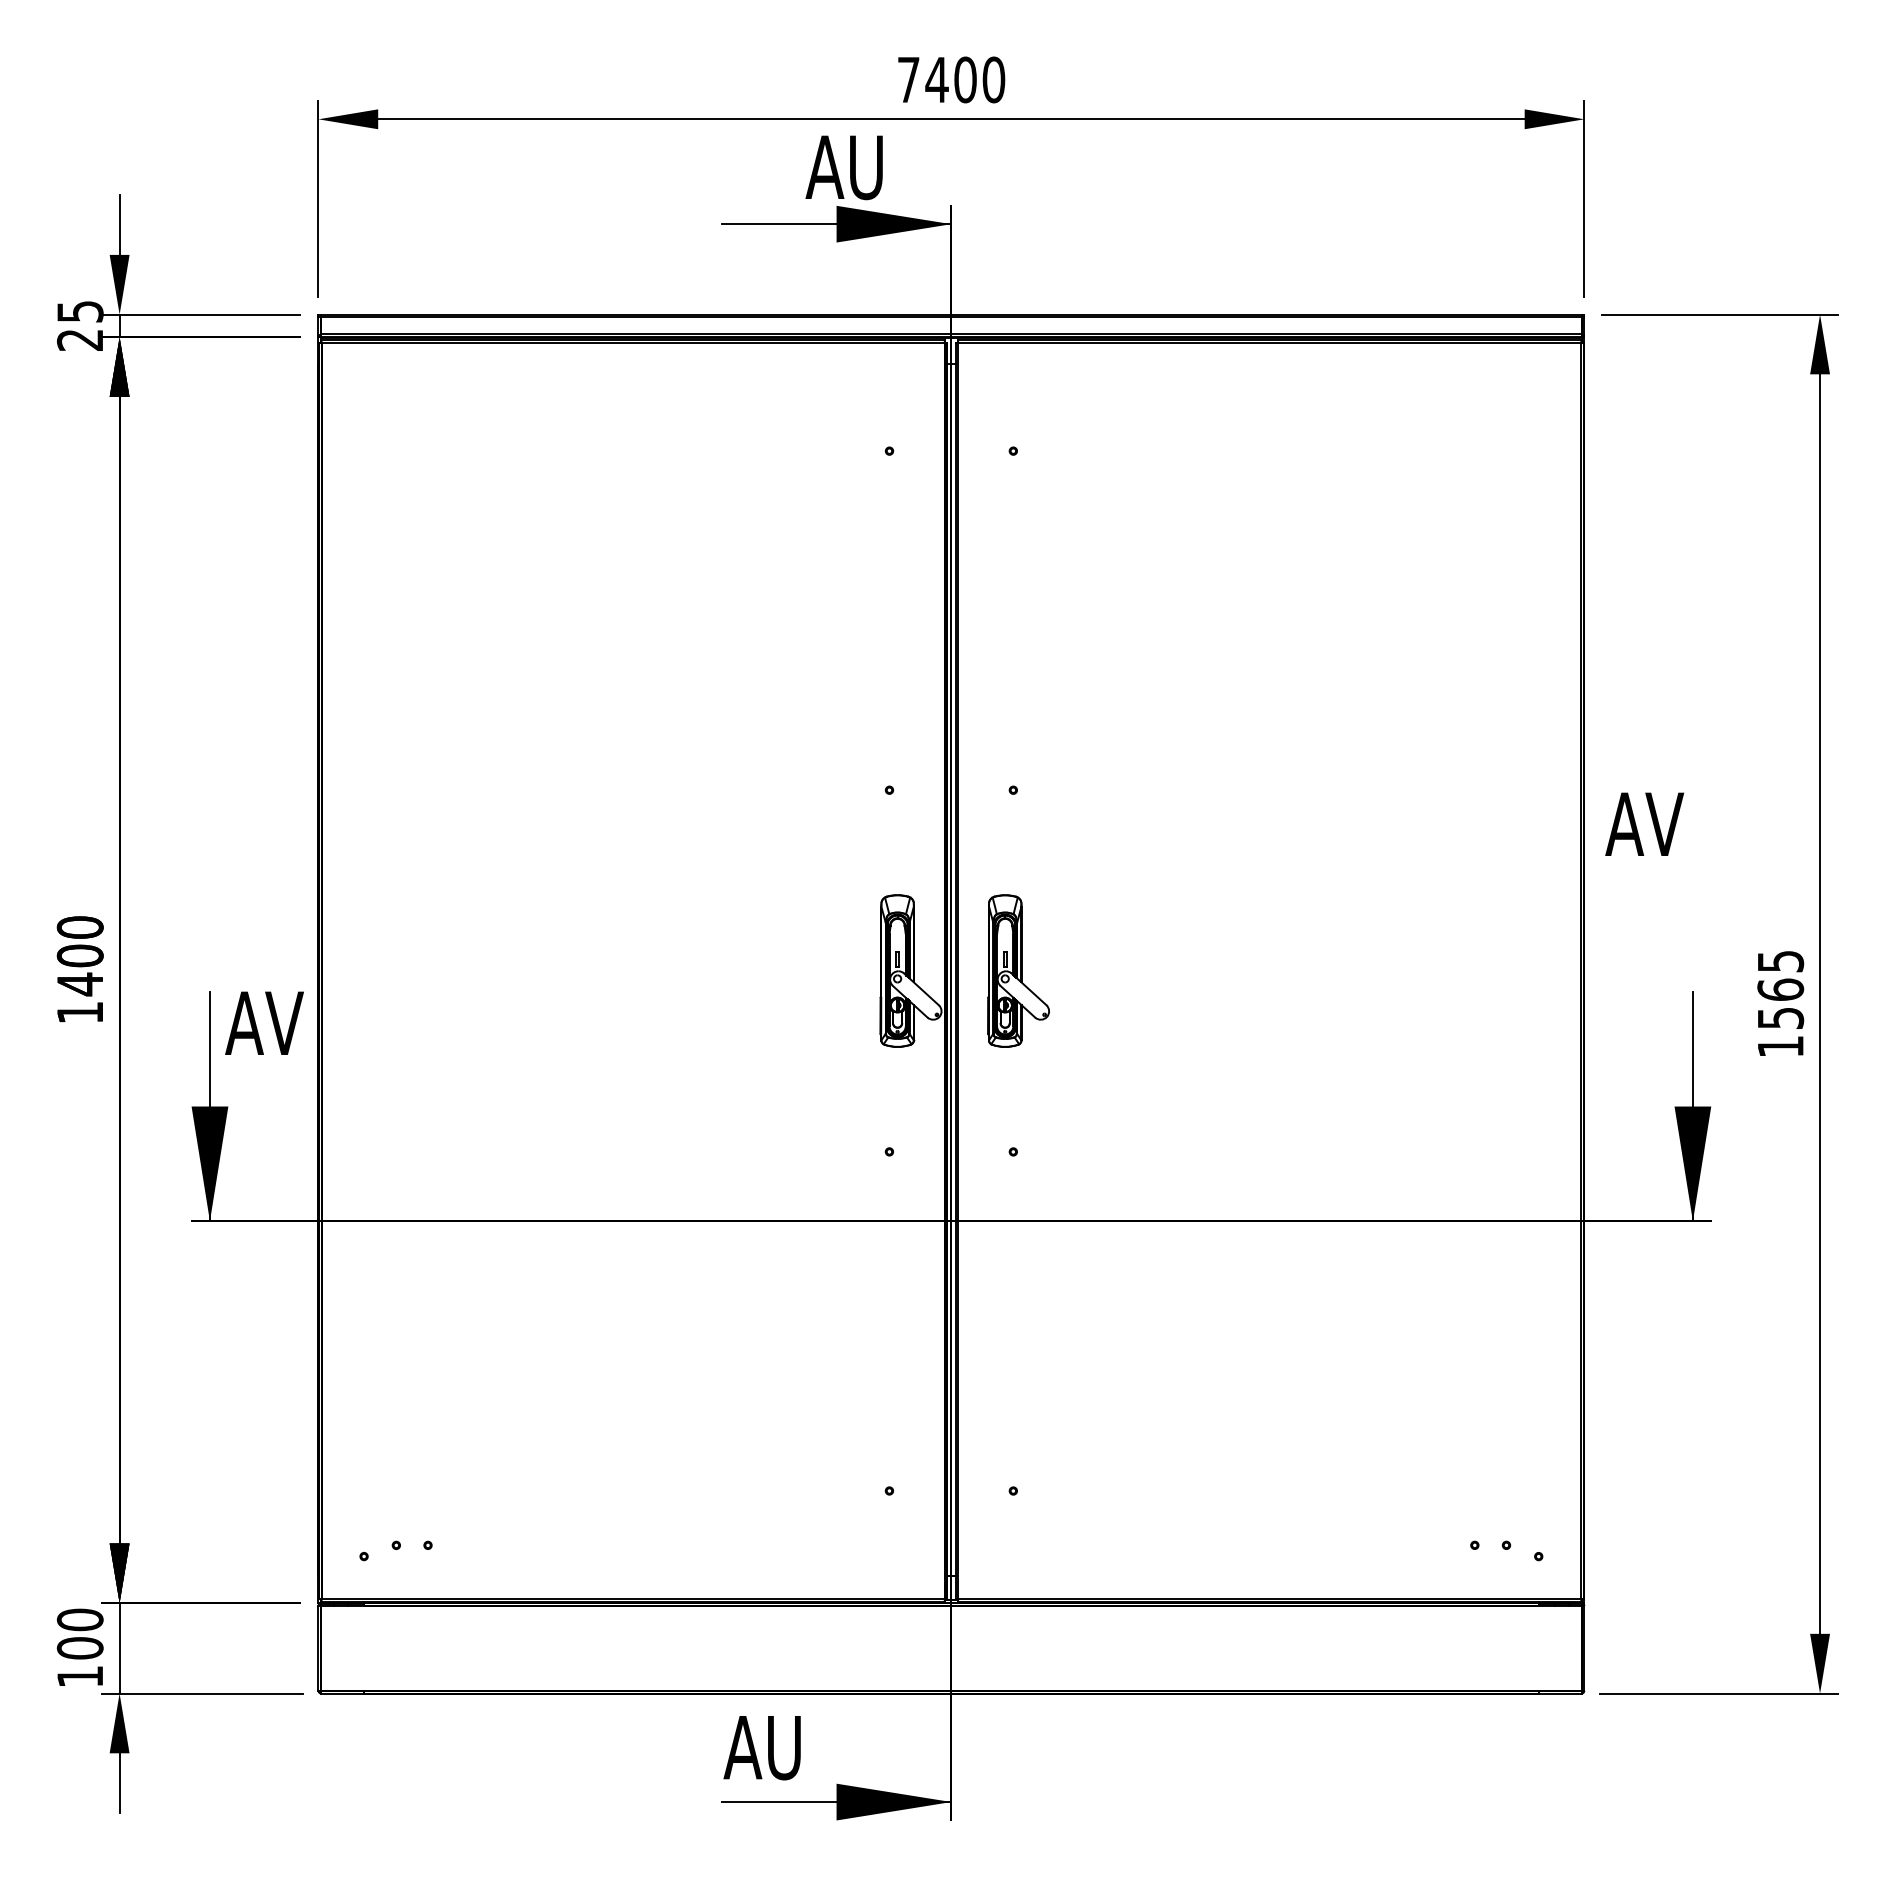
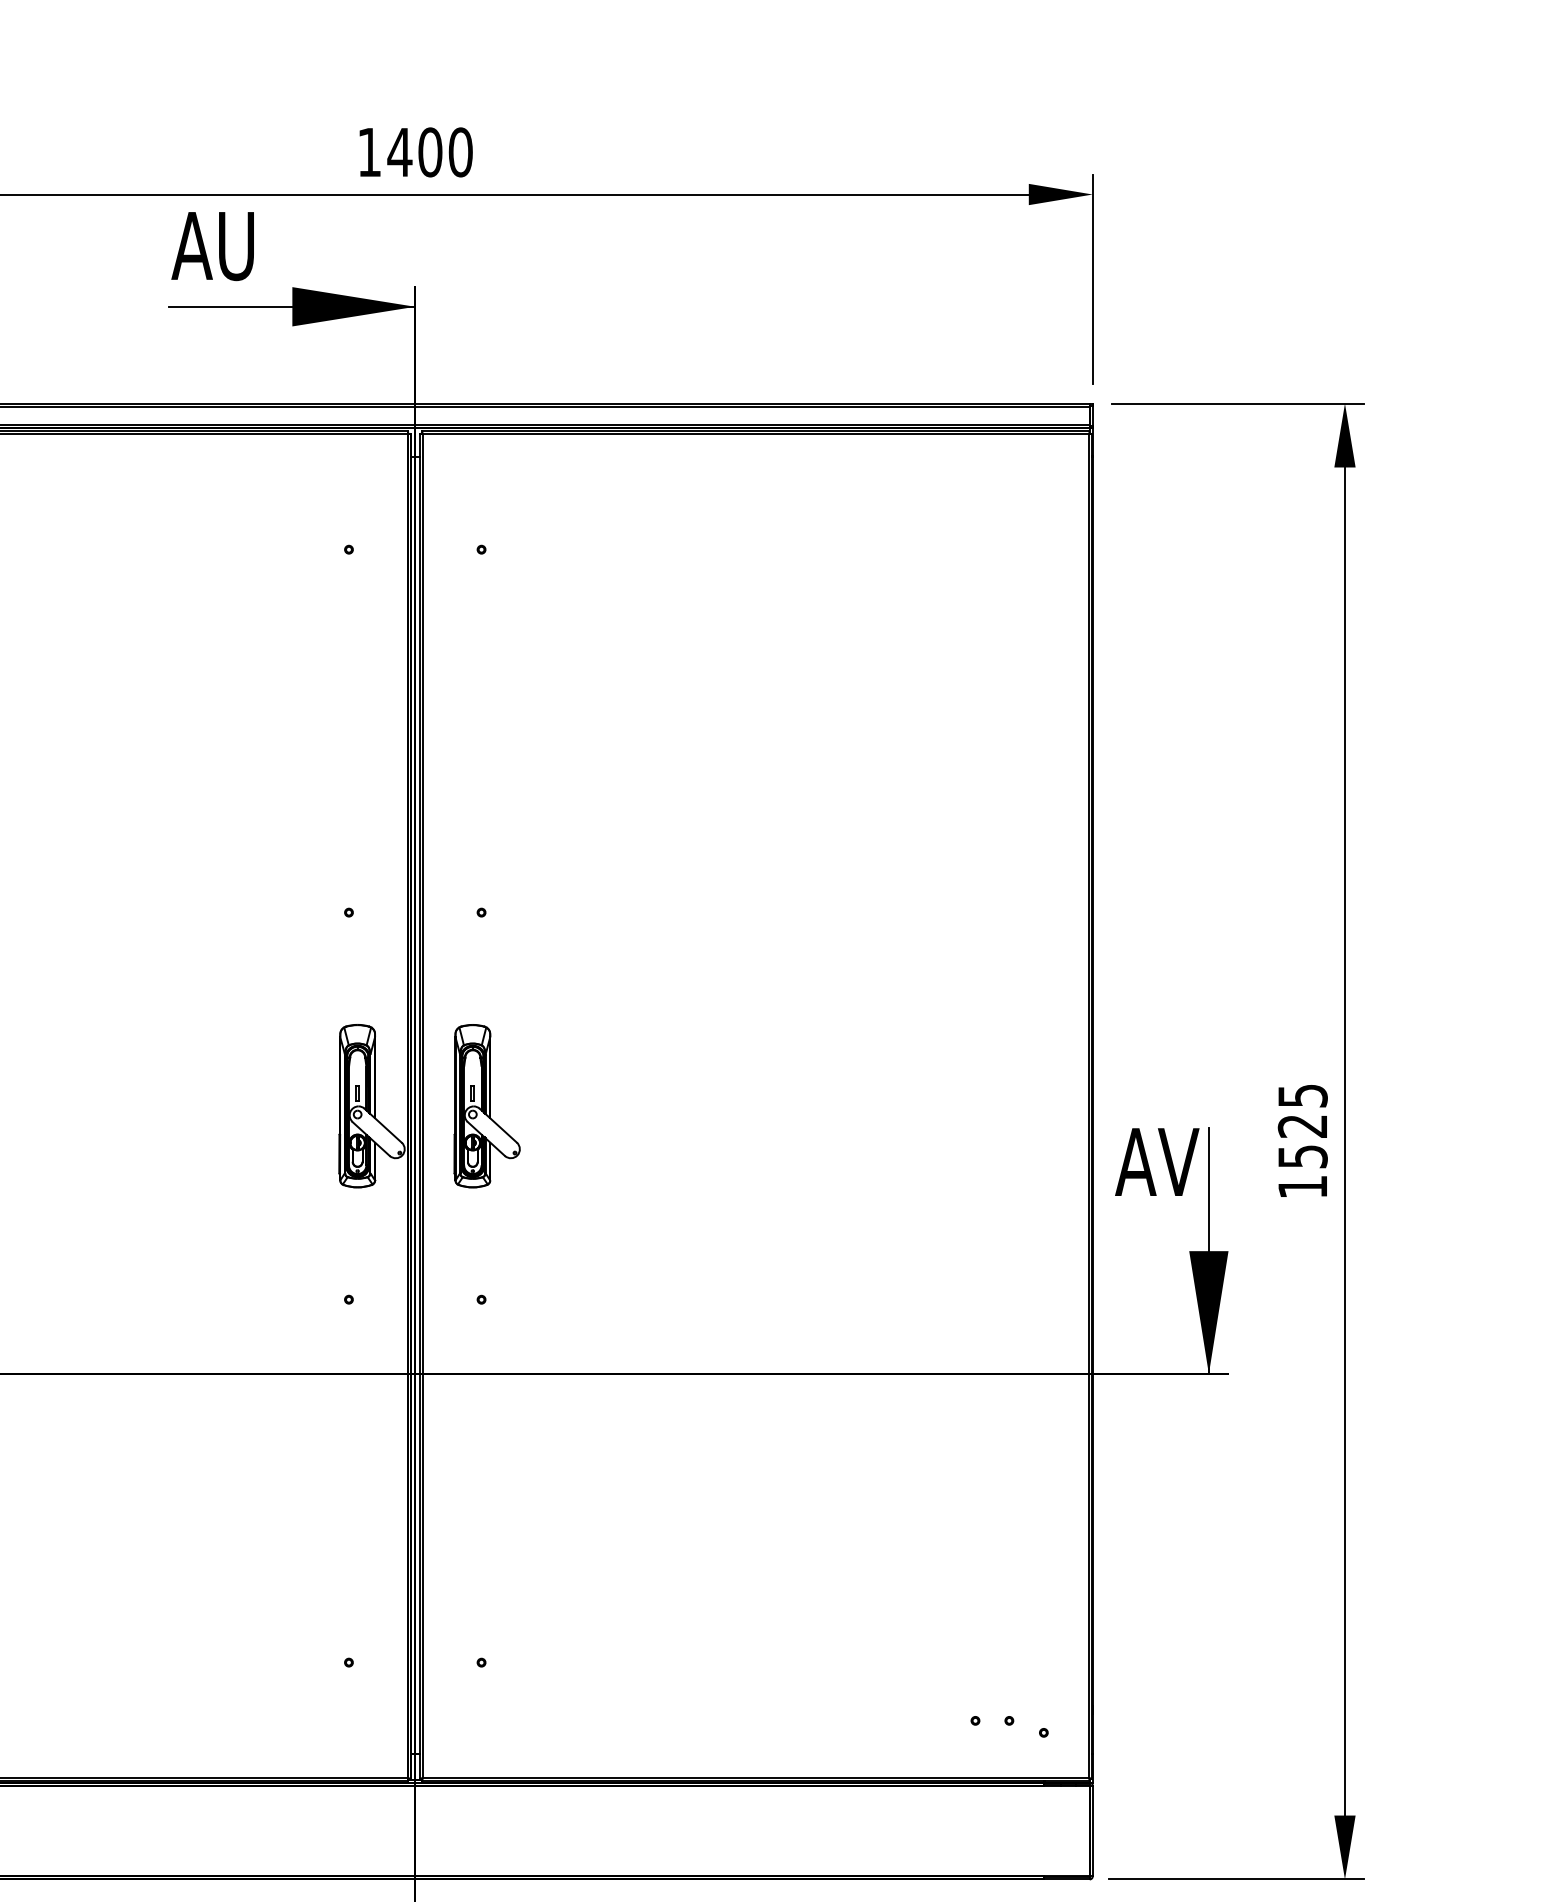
text: (908, 79) -> (369, 151), 7400 -> 1400
text: (843, 167) -> (211, 246), moved
text: (1644, 823) -> (1157, 1161), moved
text: (1780, 989) -> (1302, 1125), 1565 -> 1525

